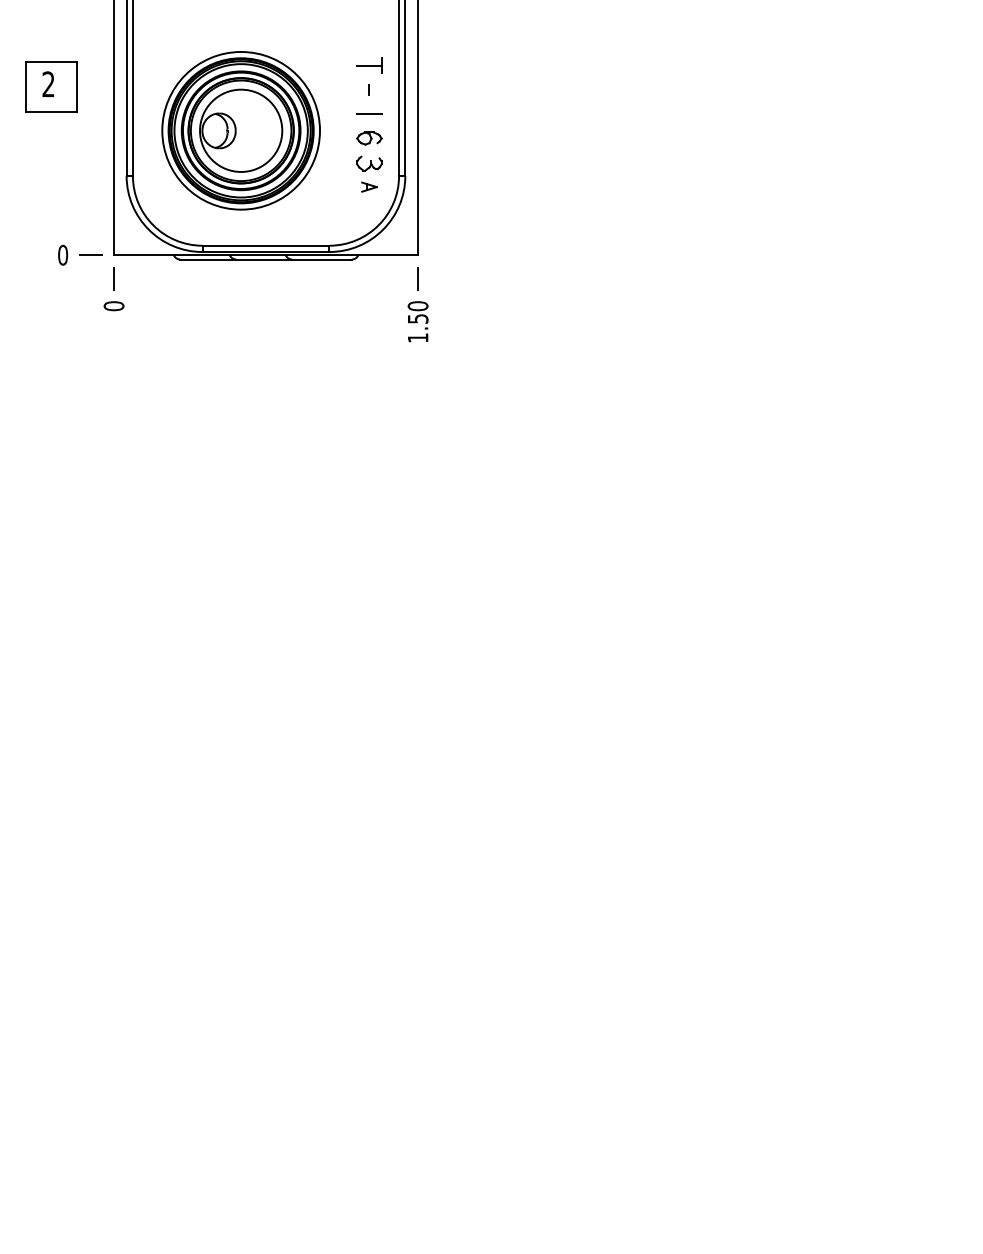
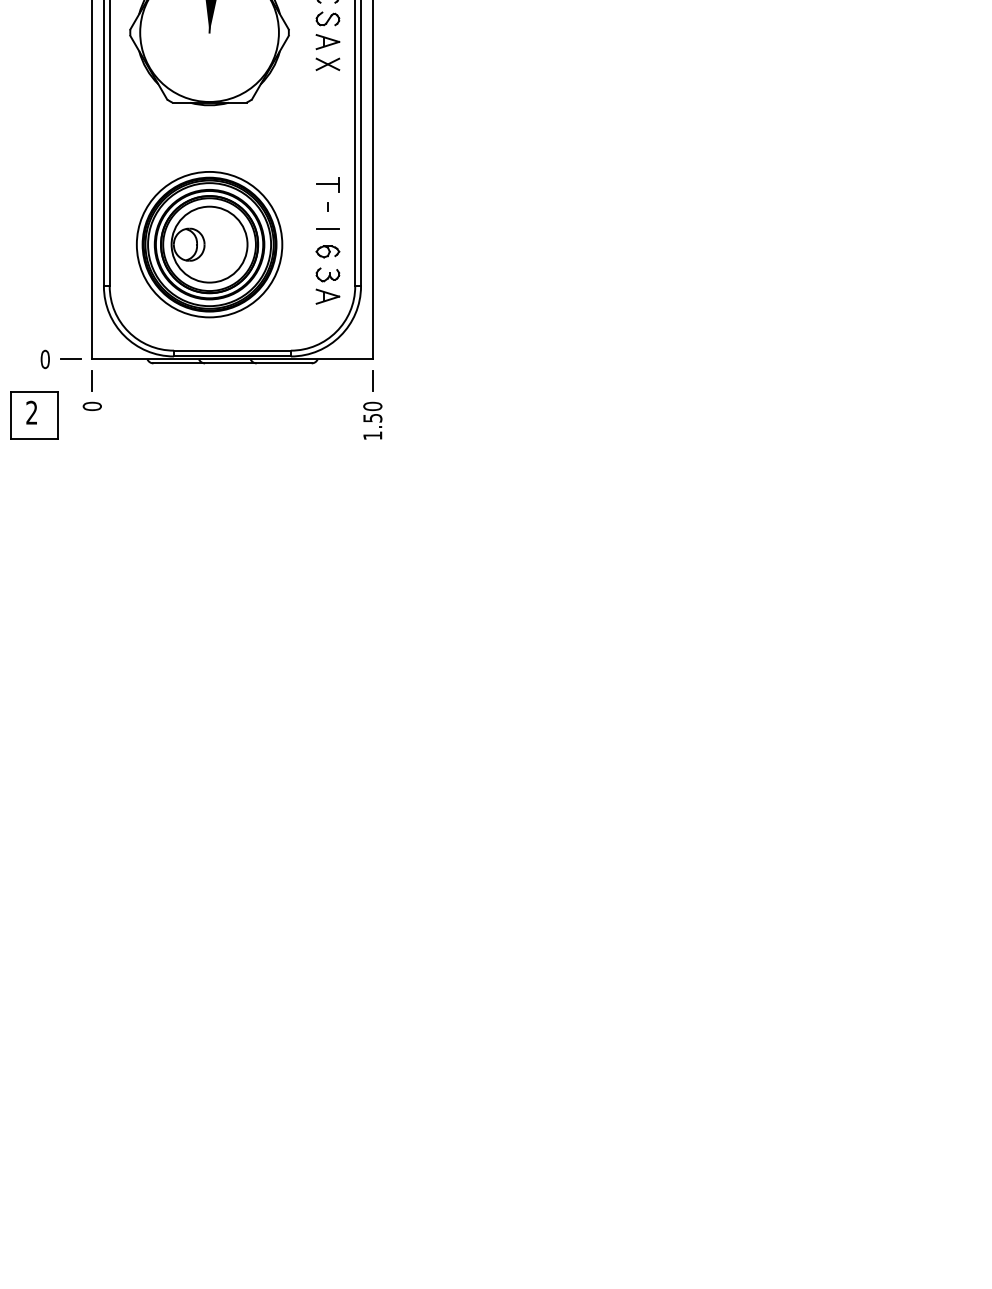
part: (51, 87) -> (34, 415), moved
part: (368, 187) -> (327, 296), size x1.67

